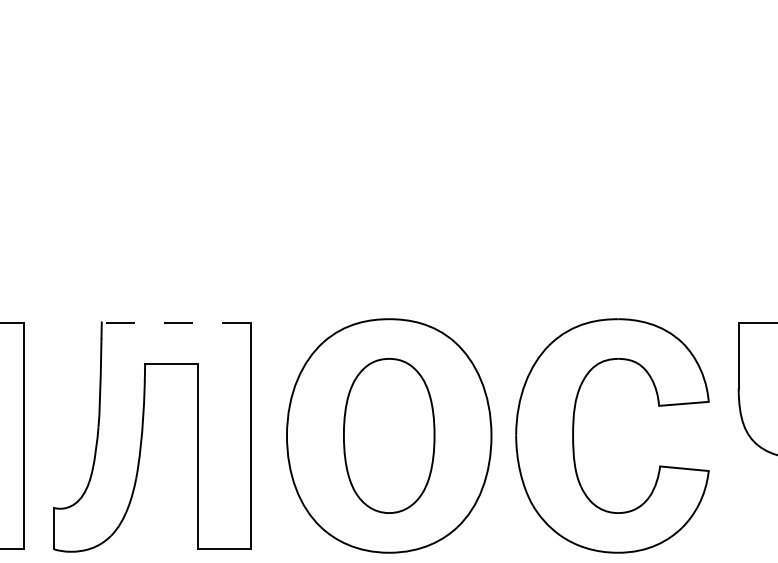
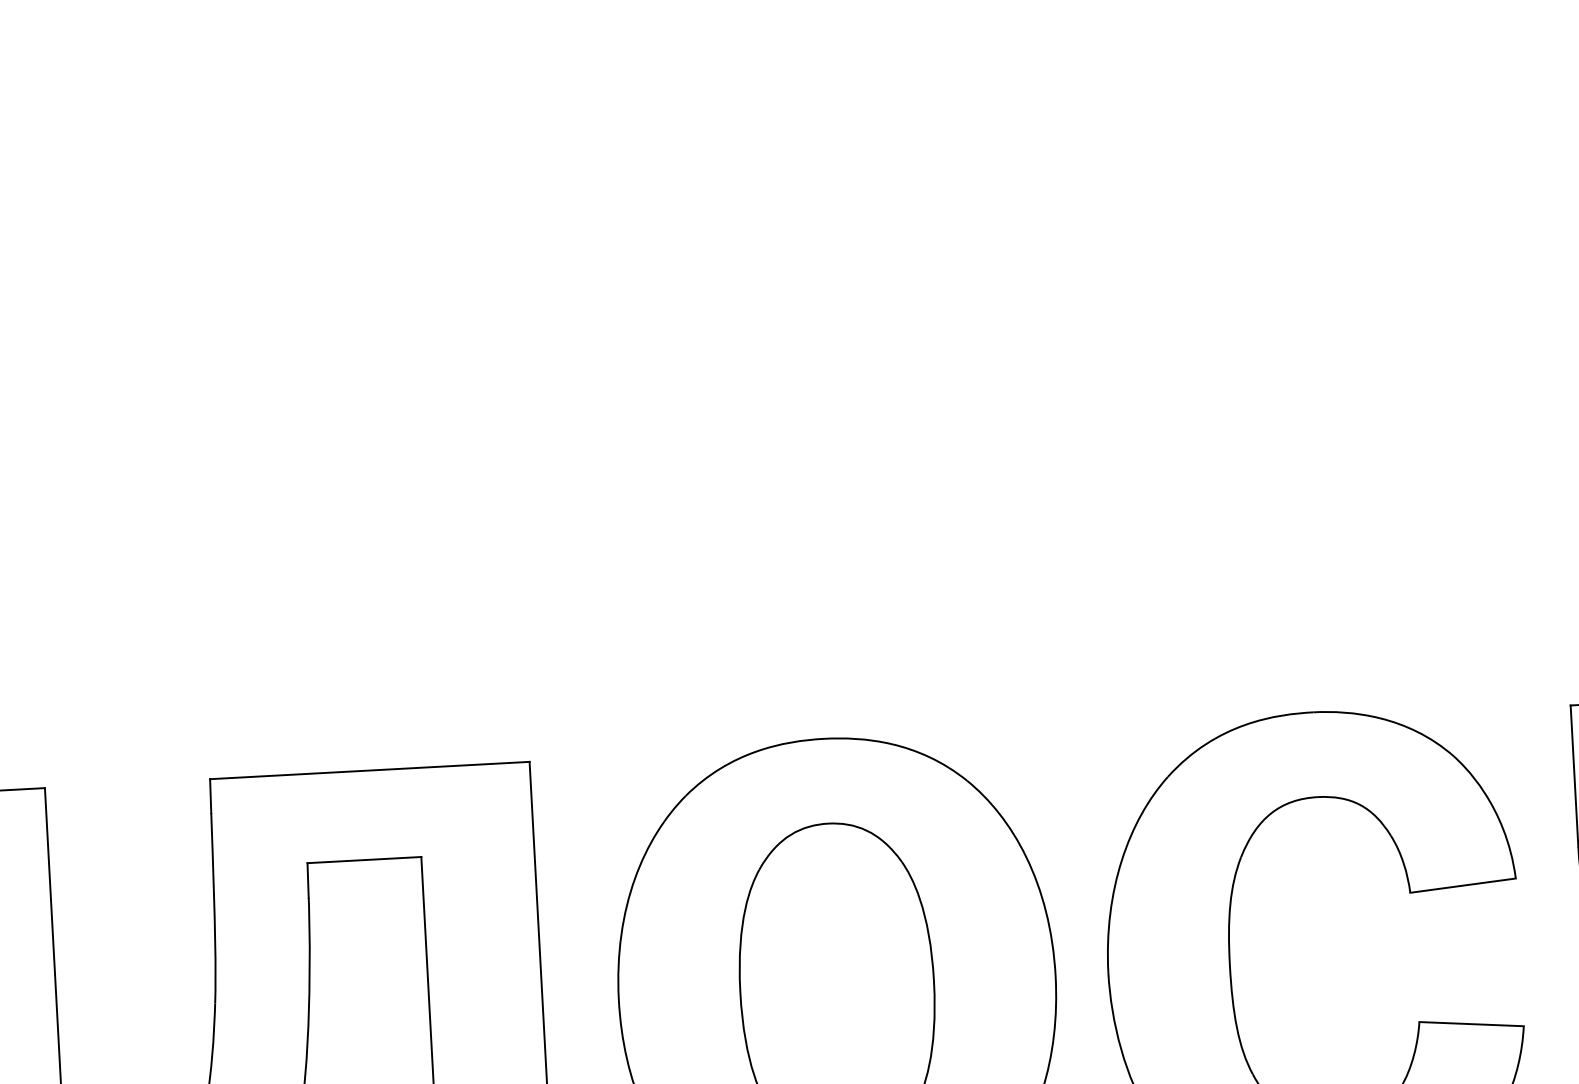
line: (176, 322) -> (369, 770), dashed -> solid

